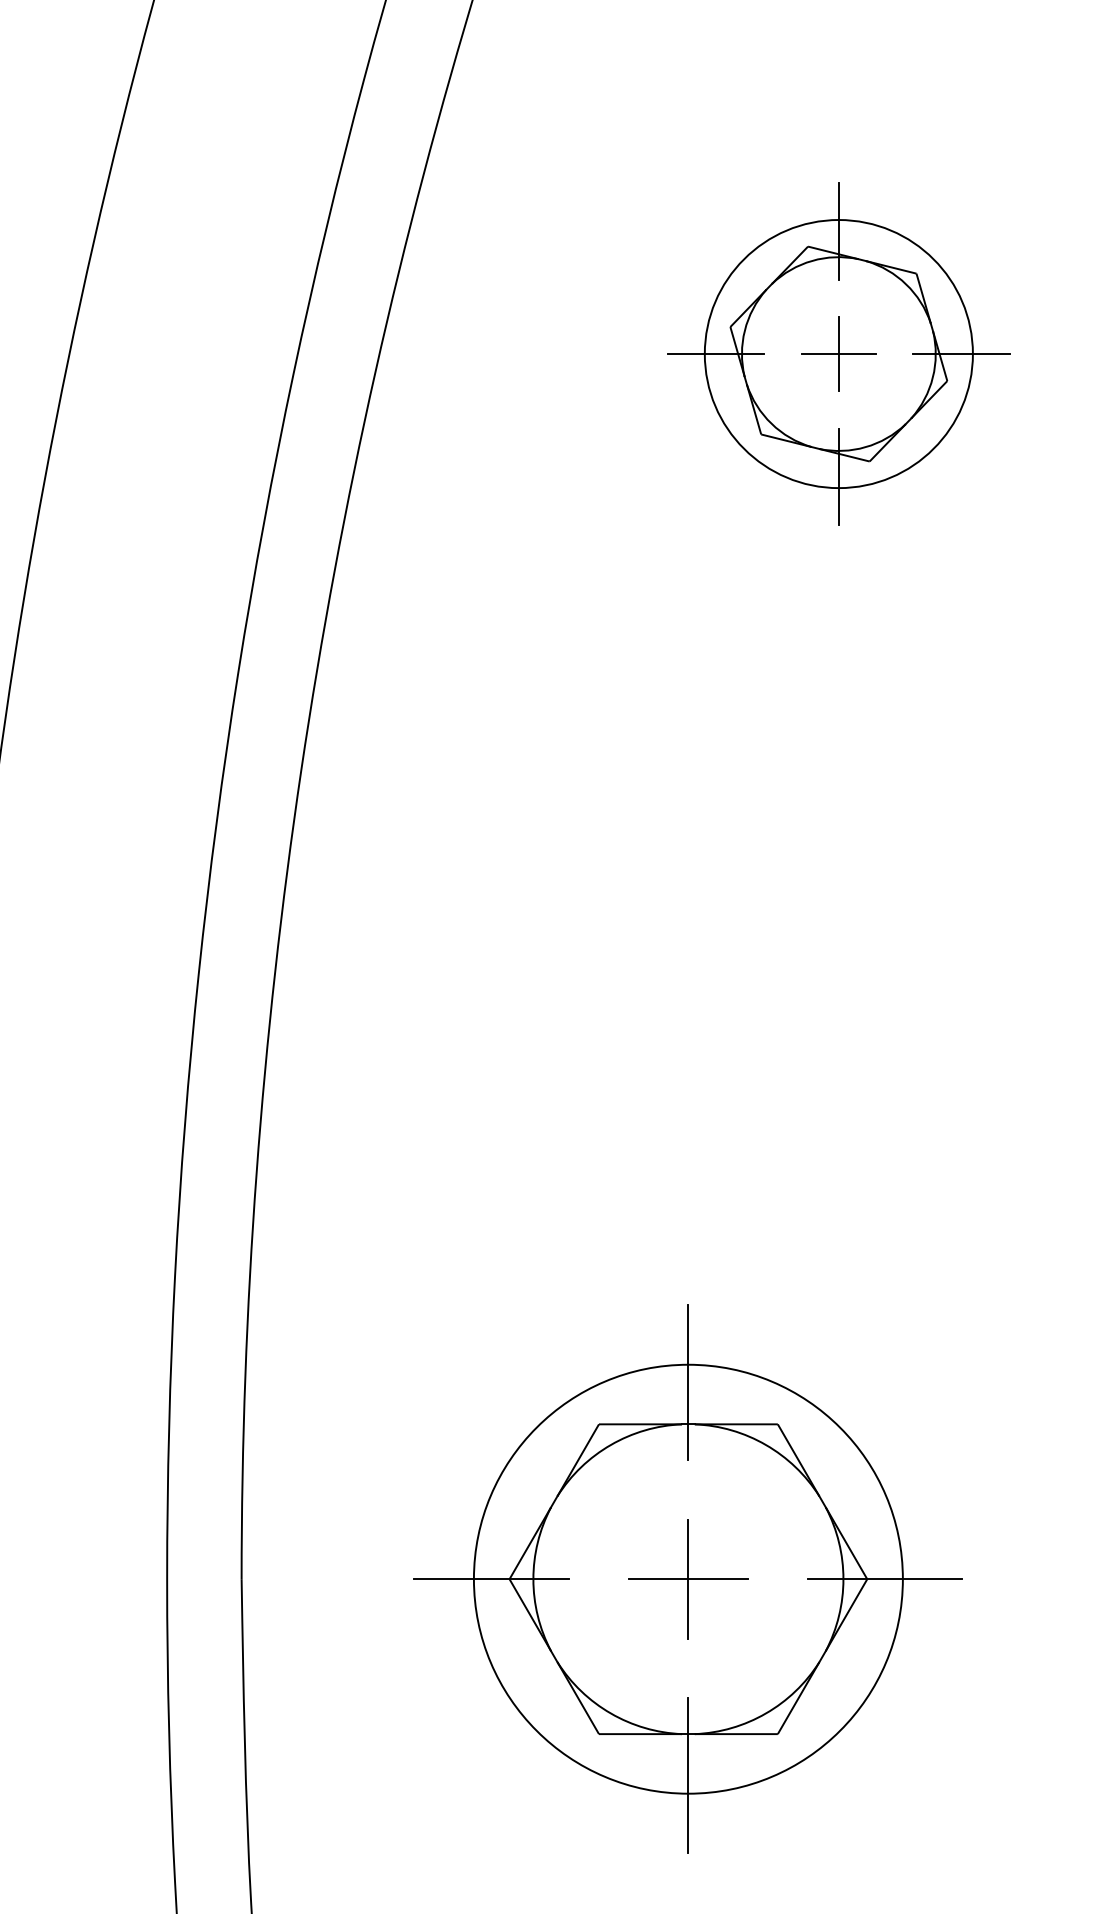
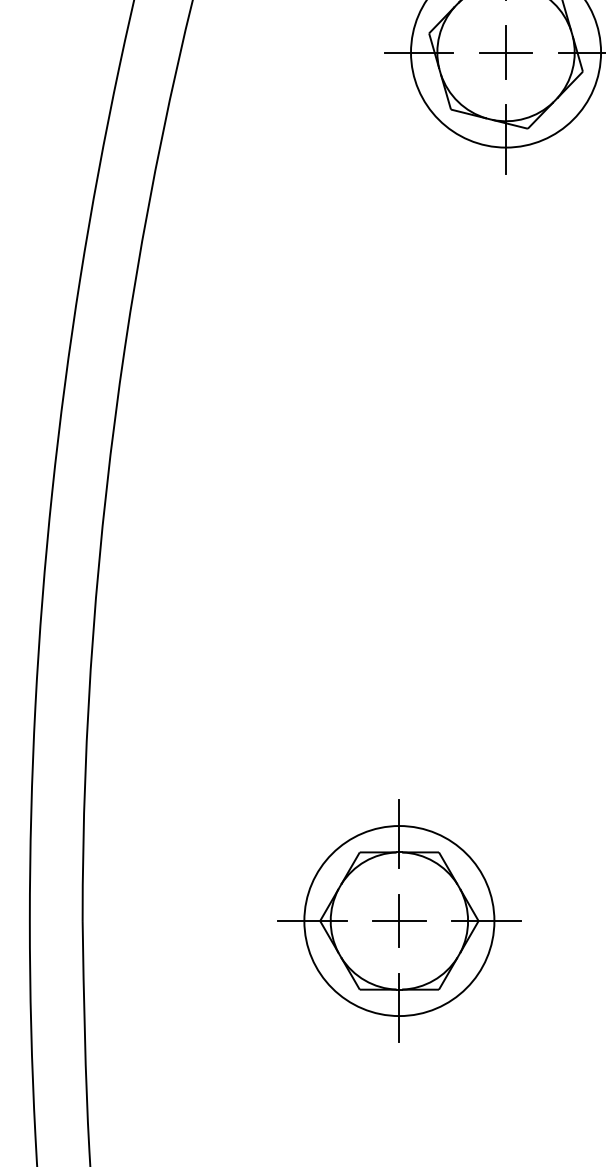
part: (688, 1578) -> (399, 920), size x0.62

